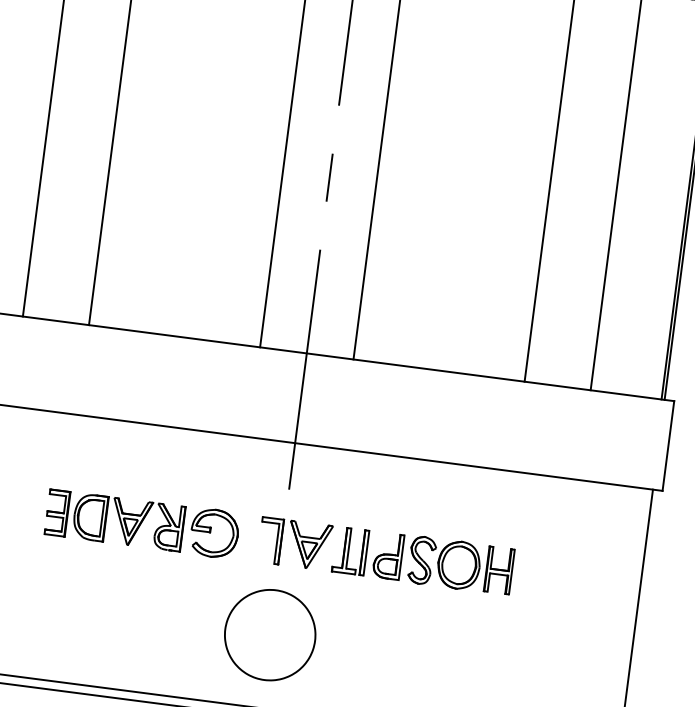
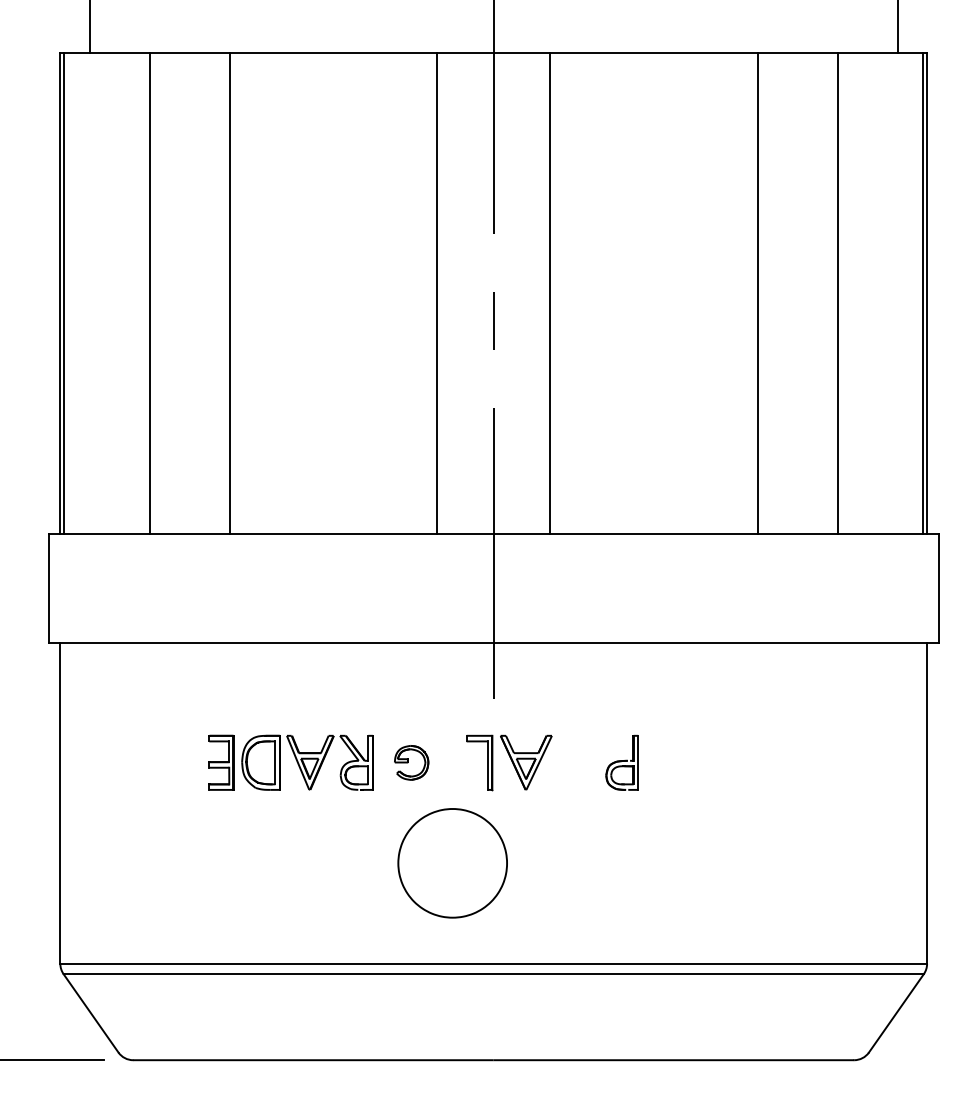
part: (214, 533) -> (411, 762), size x0.6
part: (350, 550) -> (576, 762), removed
part: (460, 565) -> (709, 762), removed
part: (270, 635) -> (452, 863), moved

